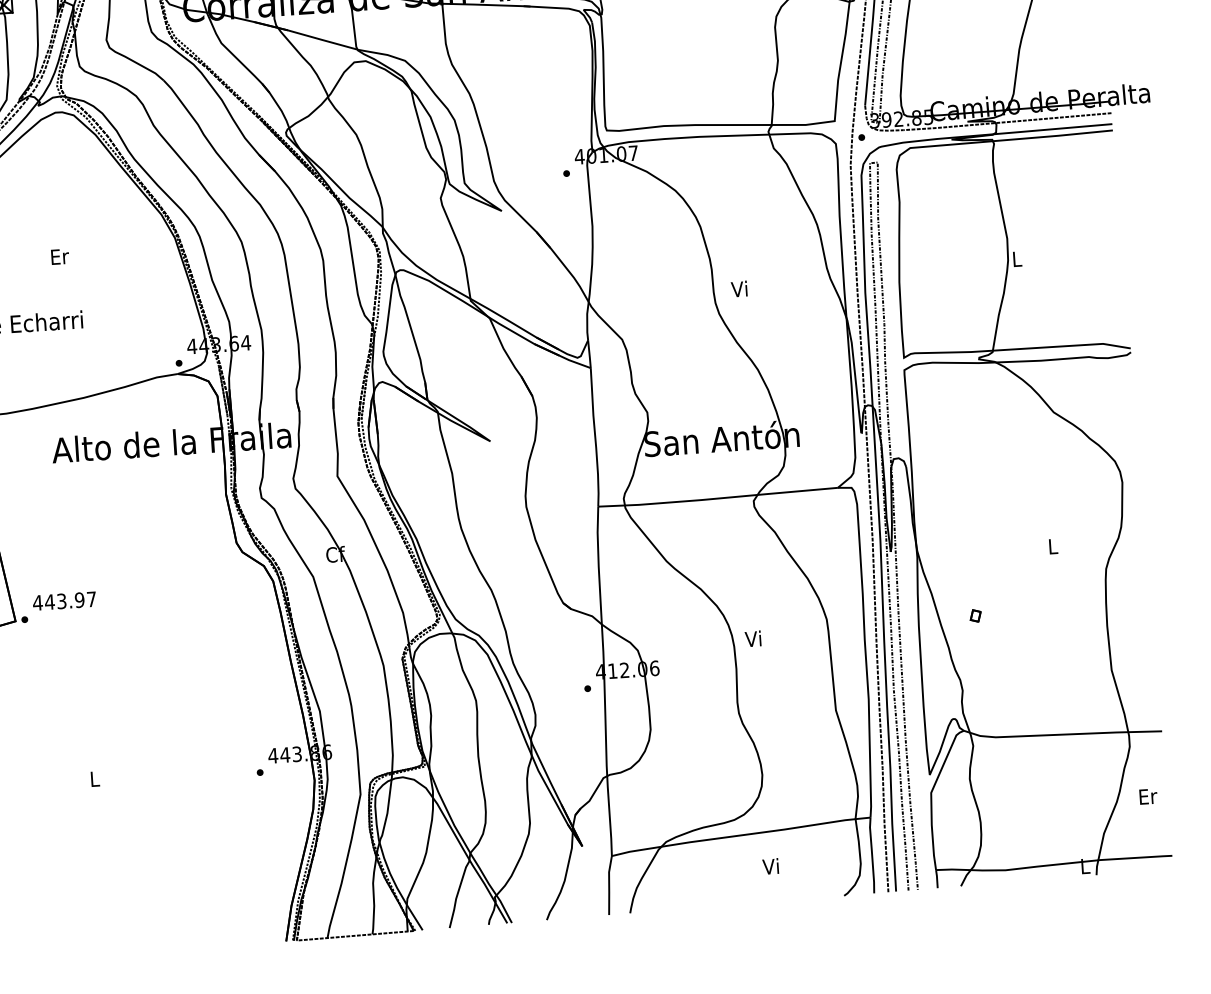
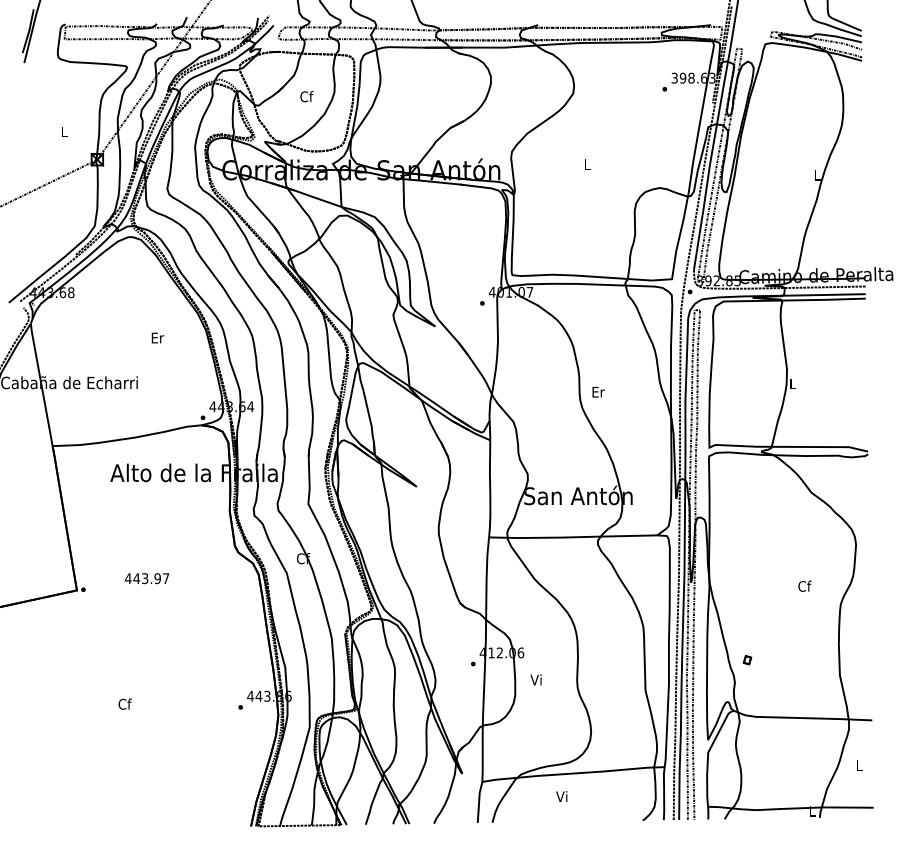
text: (59, 256) -> (157, 337), moved
text: (740, 288) -> (598, 391), Vi -> Er
text: (1052, 545) -> (804, 585), L -> Cf
text: (63, 601) -> (146, 578), moved
part: (975, 616) -> (747, 660), moved
text: (752, 638) -> (535, 679), moved
text: (94, 778) -> (124, 703), L -> Cf
text: (1148, 796) -> (859, 765), Er -> L
text: (770, 866) -> (561, 796), moved

